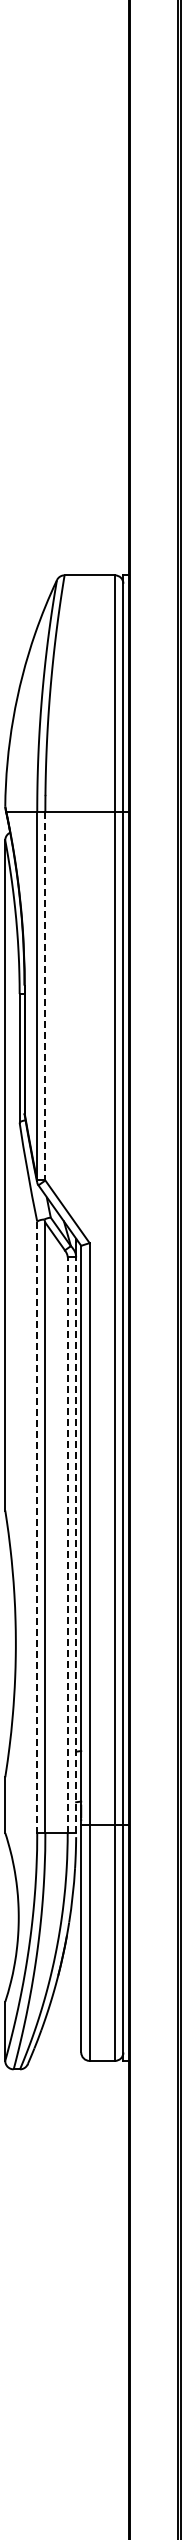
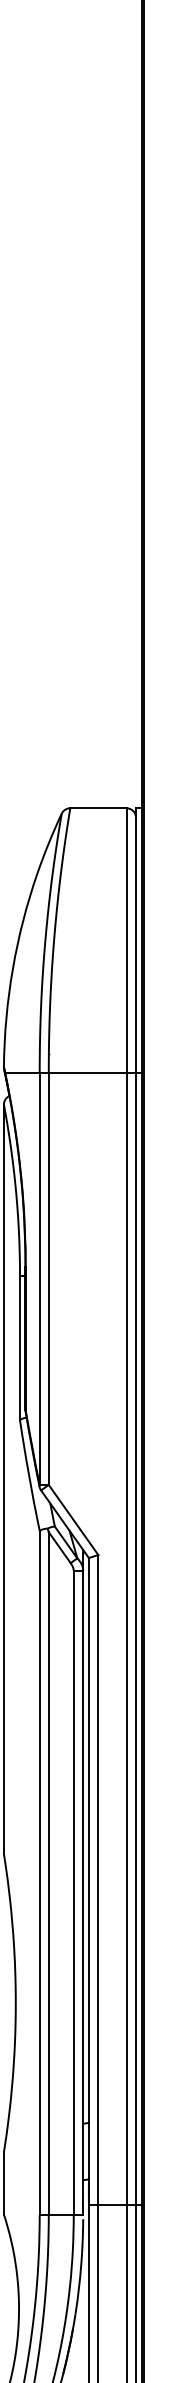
line: (45, 996) -> (48, 1279), dashed -> solid
line: (37, 1527) -> (39, 1872), dashed -> solid
line: (67, 1545) -> (73, 1893), dashed -> solid
line: (76, 1545) -> (83, 1893), dashed -> solid

